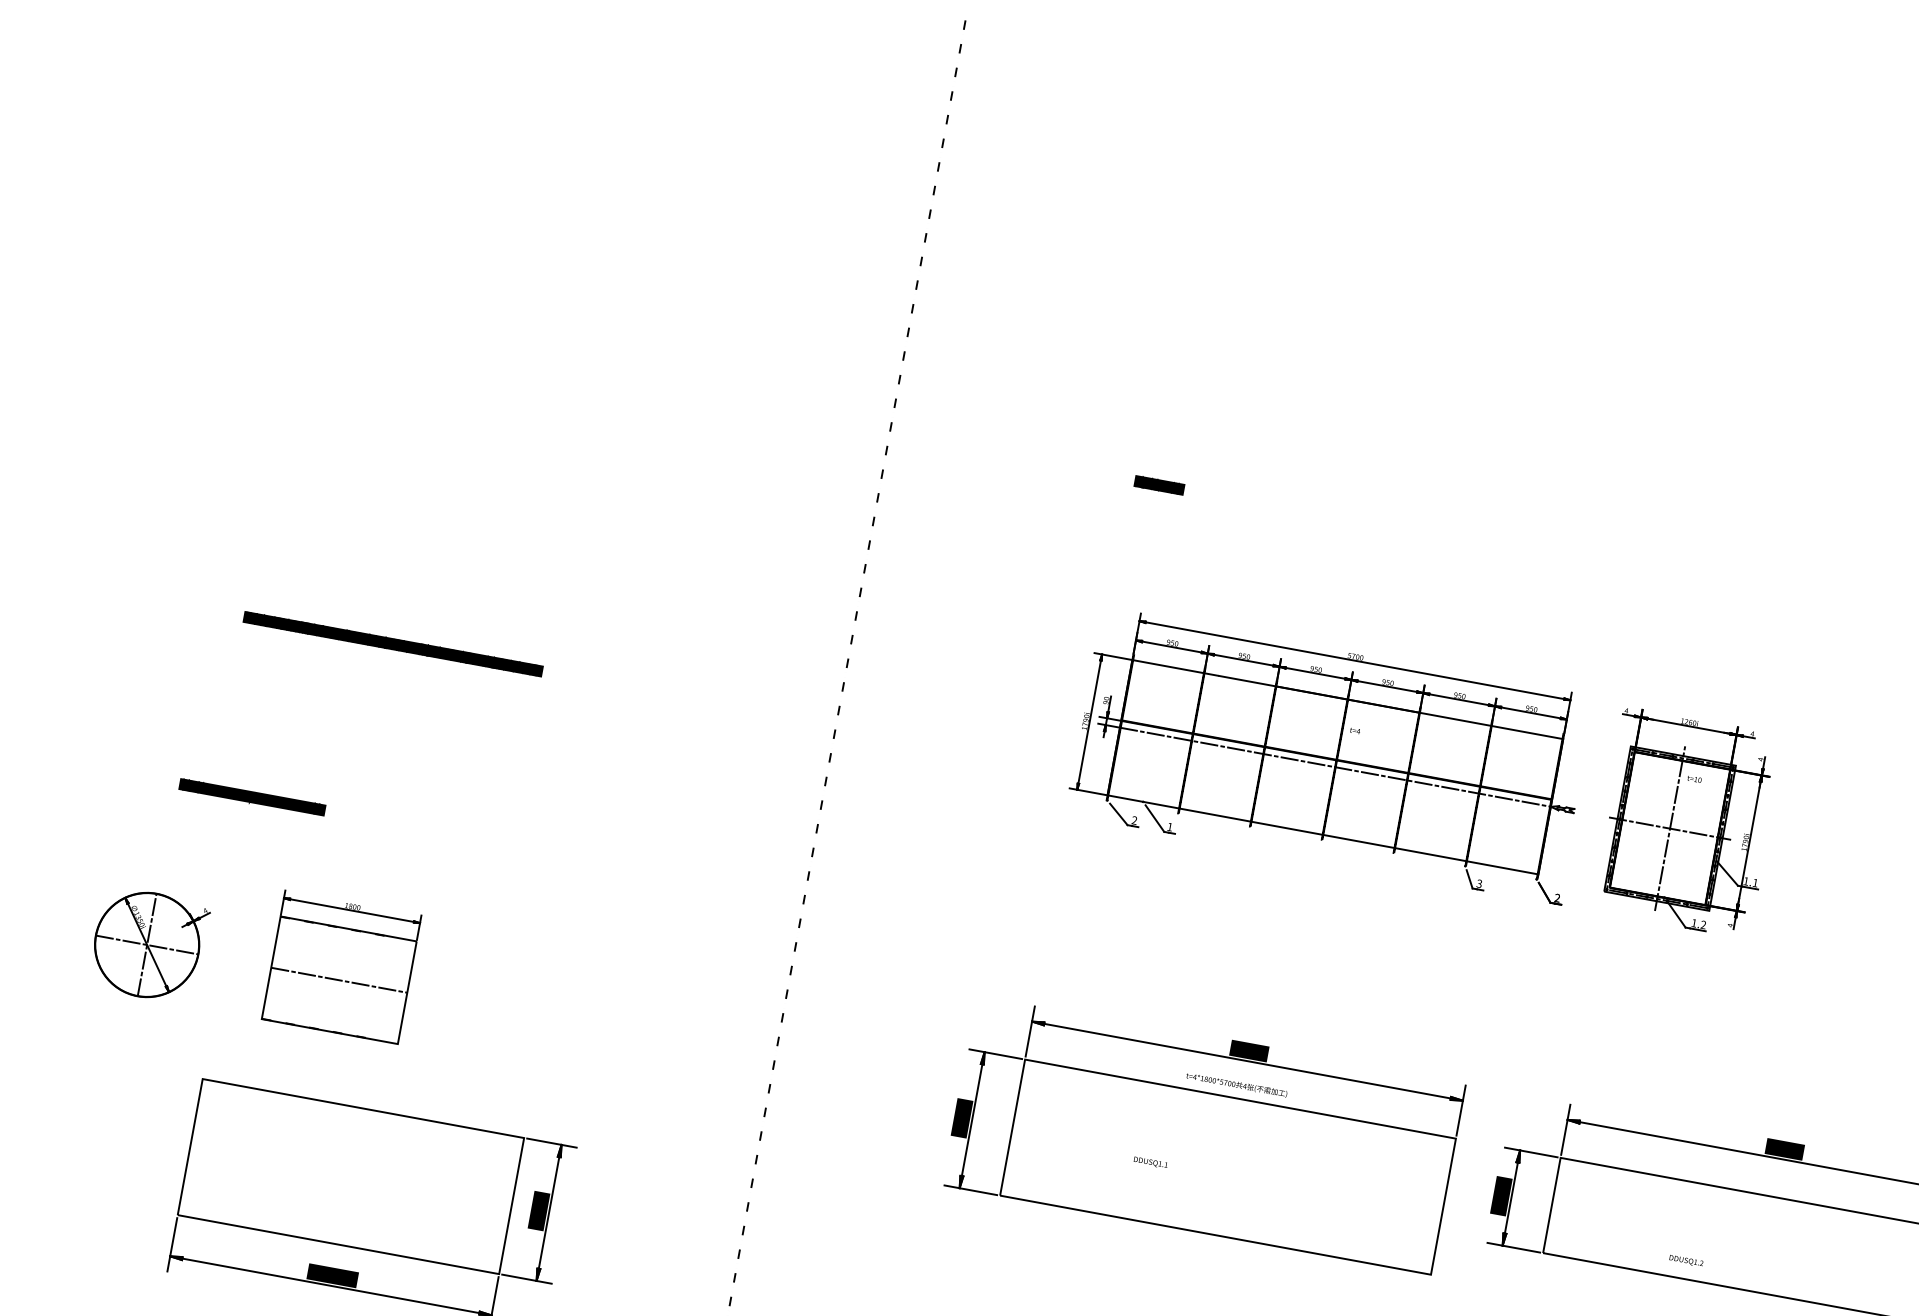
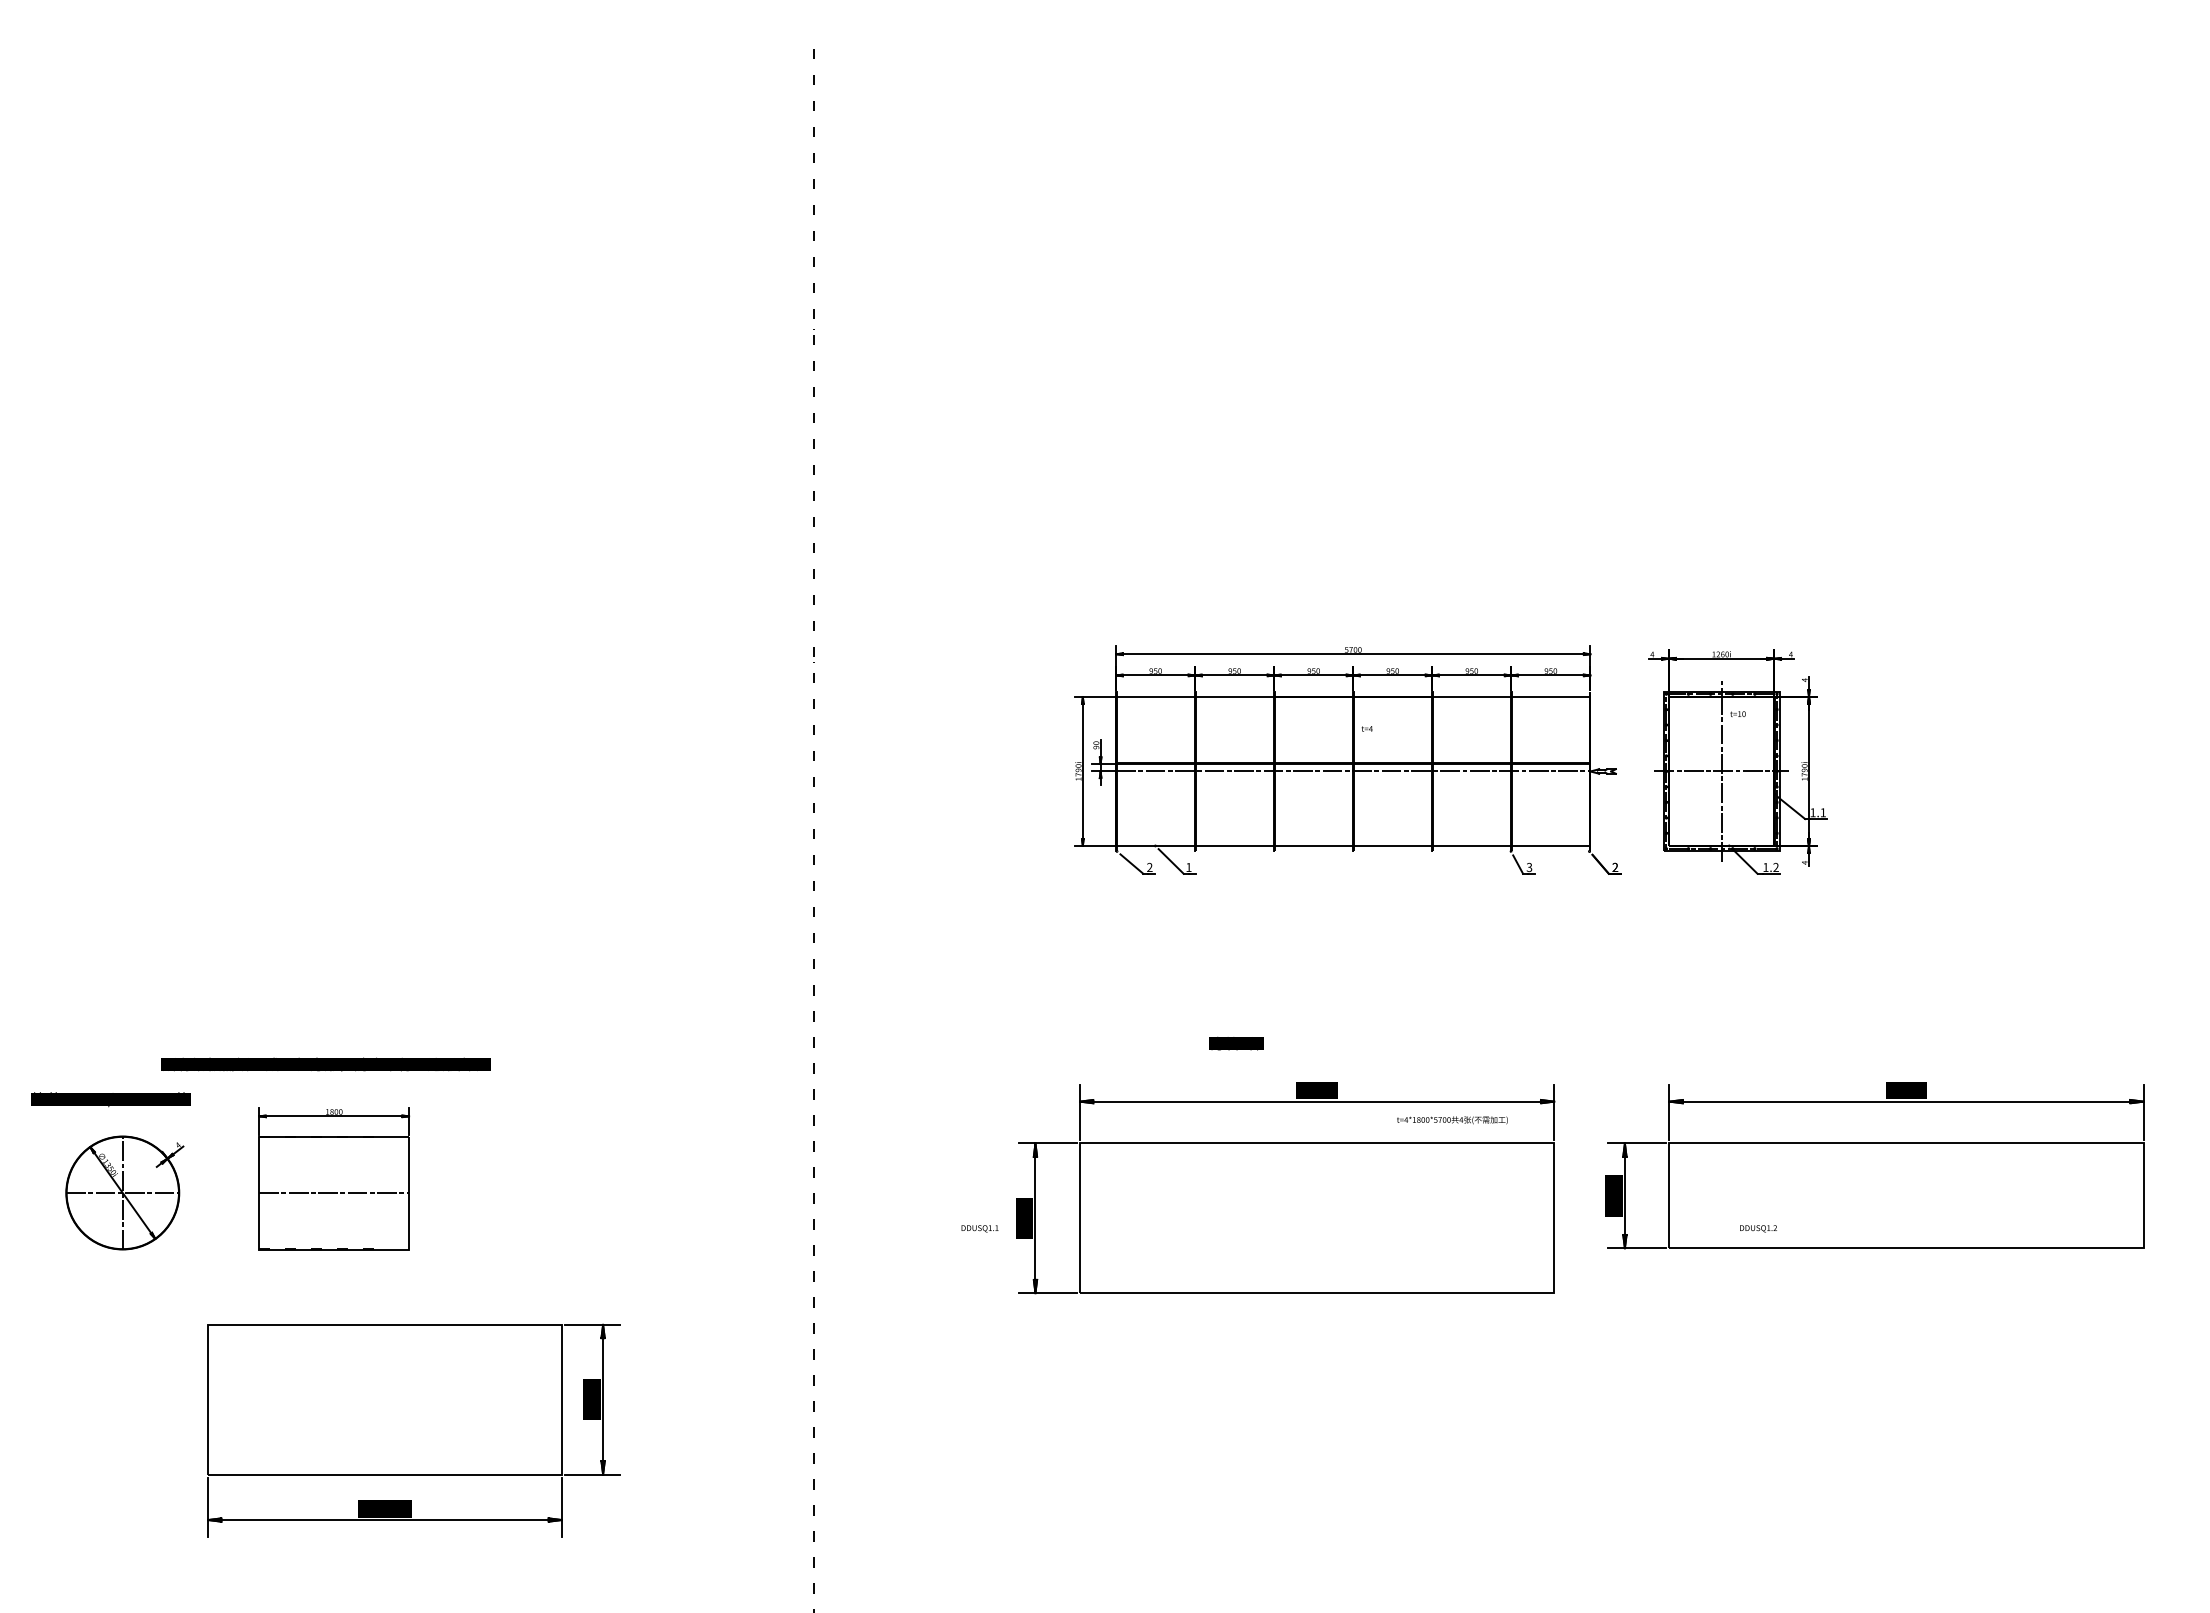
text: (1159, 485) -> (1236, 1043), moved
text: (392, 644) -> (325, 1064), moved
text: (251, 797) -> (110, 1099), moved
text: (1236, 1085) -> (1452, 1120), moved
text: (1150, 1162) -> (979, 1228), moved
text: (1686, 1260) -> (1758, 1228), moved

